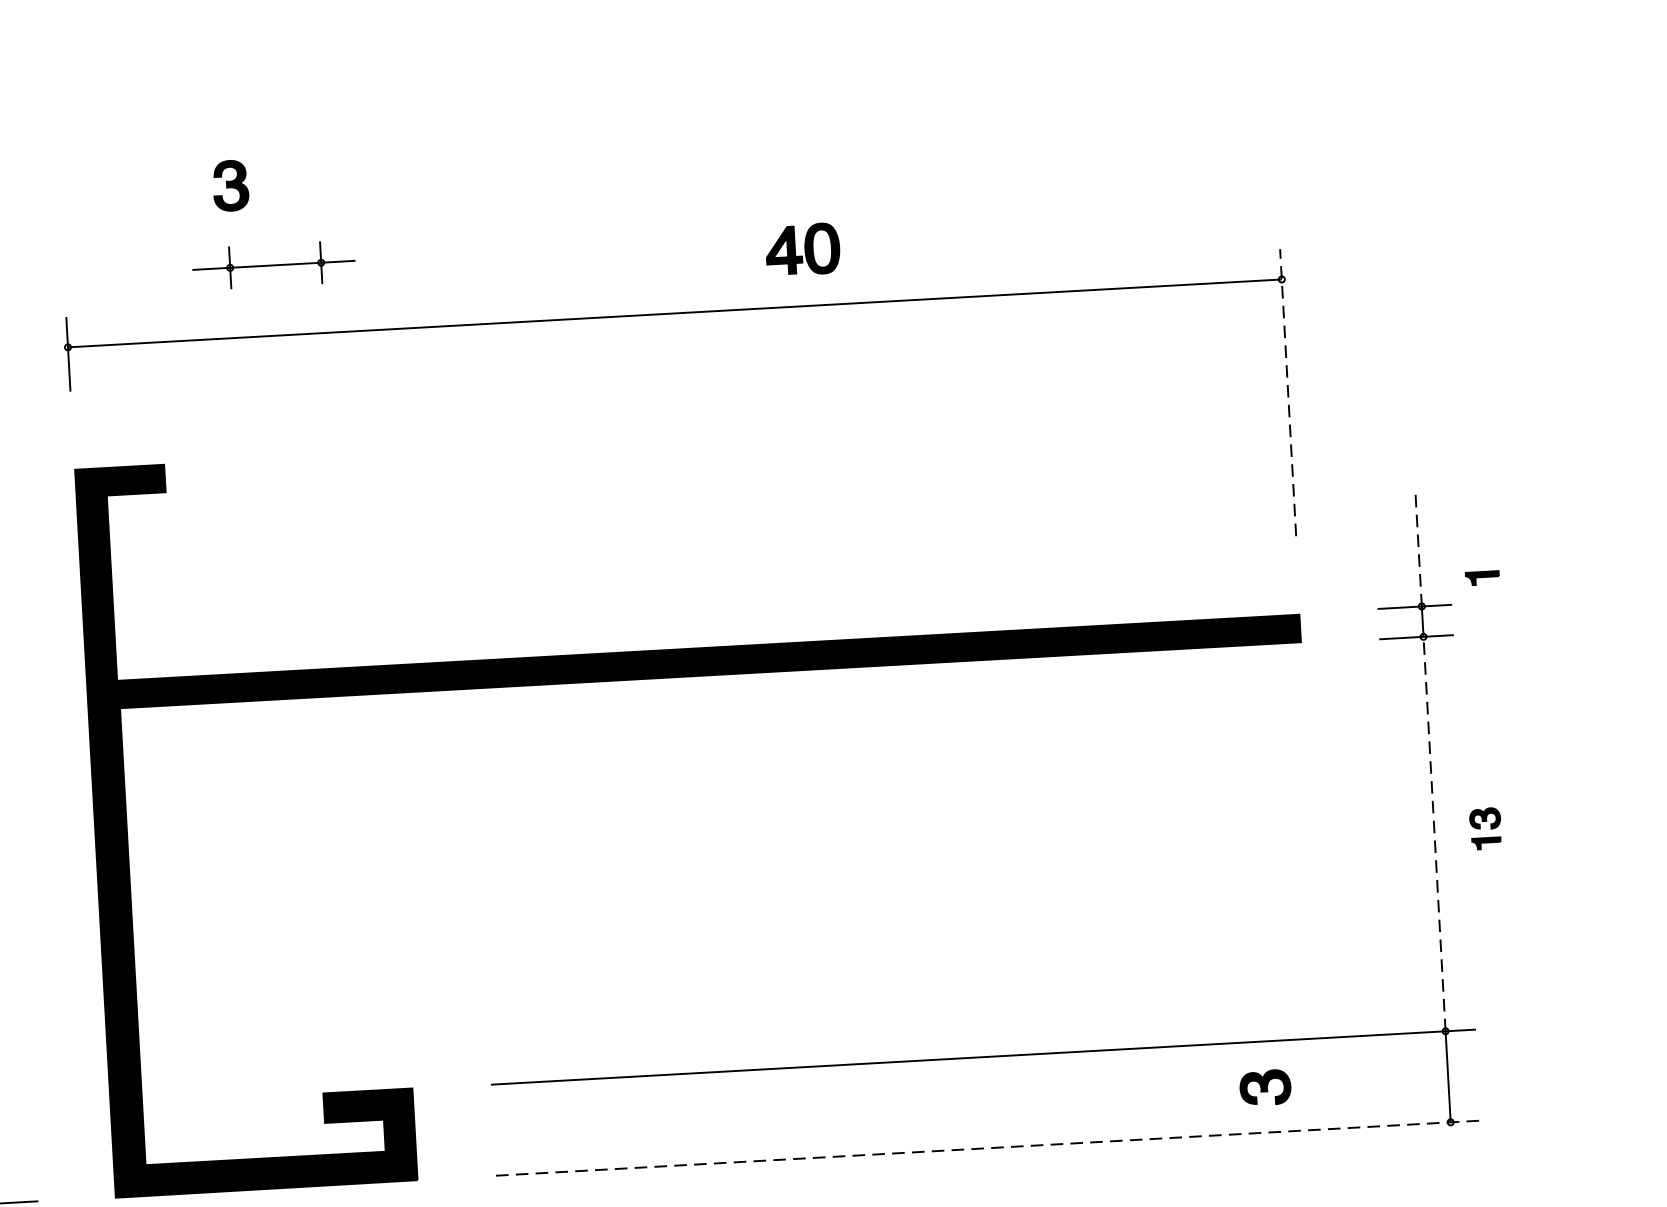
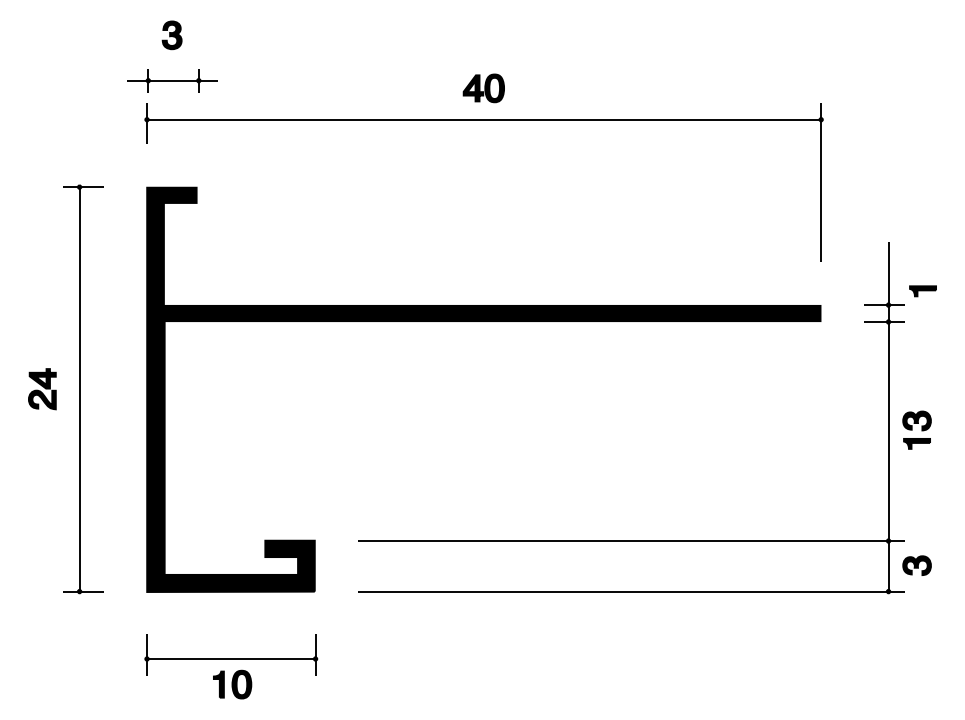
part: (229, 186) -> (171, 35), moved
part: (802, 249) -> (483, 88), moved
part: (273, 264) -> (172, 80), moved
line: (1288, 392) -> (821, 182), dashed -> solid
line: (1418, 549) -> (888, 273), dashed -> solid
part: (1481, 578) -> (922, 291), size x1.43
part: (1484, 827) -> (916, 429), size x1.67
line: (1434, 834) -> (888, 431), dashed -> solid
part: (1264, 1087) -> (916, 565), moved
line: (987, 1148) -> (631, 591), dashed -> solid

